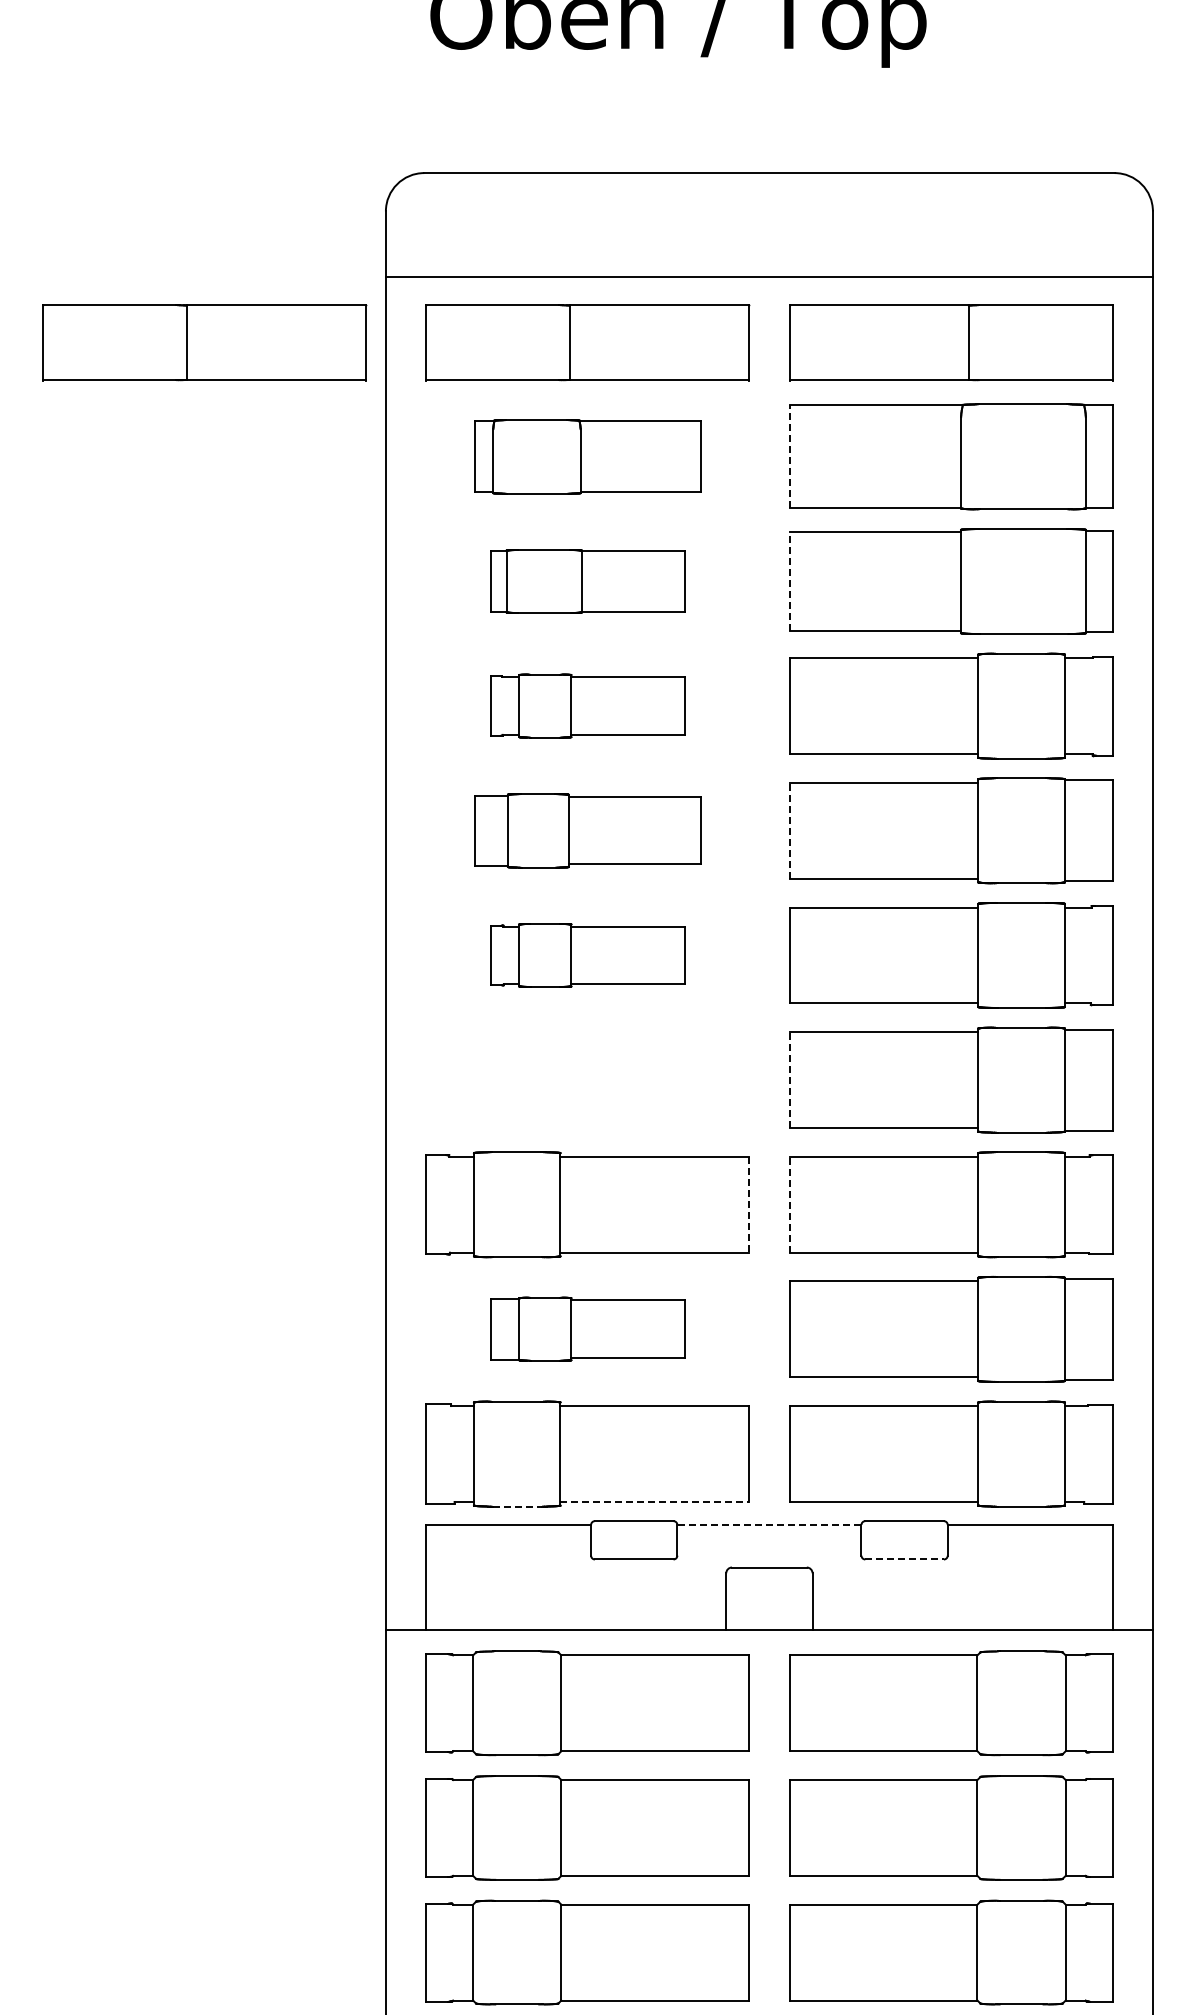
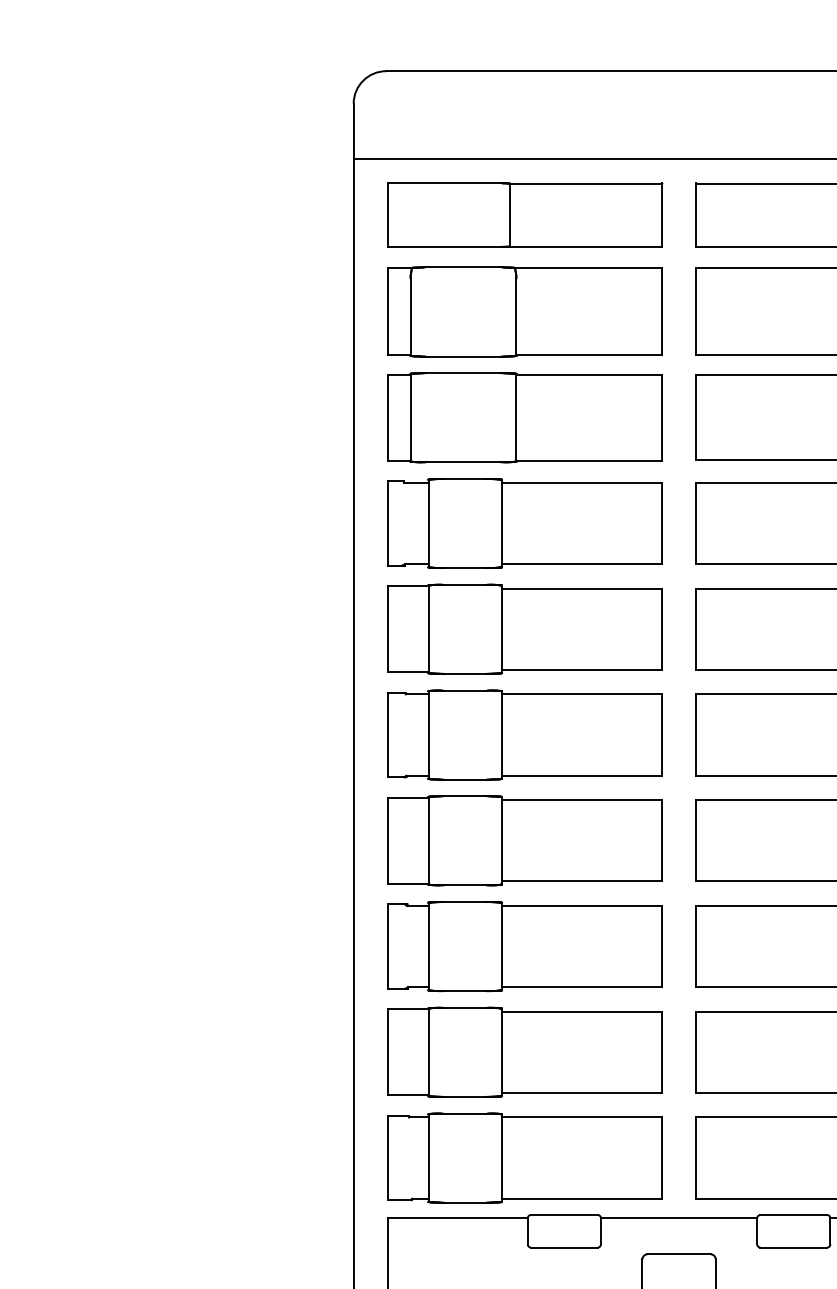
part: (204, 342) -> (199, 214), removed
line: (789, 455) -> (696, 310), dashed -> solid
part: (587, 456) -> (524, 311), size x1.43
part: (587, 581) -> (524, 417), size x1.67
line: (789, 581) -> (696, 417), dashed -> solid
part: (587, 705) -> (524, 522), size x1.67
part: (587, 830) -> (524, 629), size x1.43
line: (789, 830) -> (696, 629), dashed -> solid
part: (587, 955) -> (524, 735), size x1.67
part: (587, 1079) -> (524, 840), added
line: (789, 1080) -> (696, 841), dashed -> solid
line: (749, 1204) -> (662, 946), dashed -> solid
line: (789, 1204) -> (696, 946), dashed -> solid
part: (587, 1328) -> (524, 1051), size x1.67
line: (655, 1501) -> (582, 1198), dashed -> solid
line: (518, 1506) -> (466, 1202), dashed -> solid
line: (768, 1524) -> (678, 1217), dashed -> solid
line: (905, 1559) -> (794, 1247), dashed -> solid

